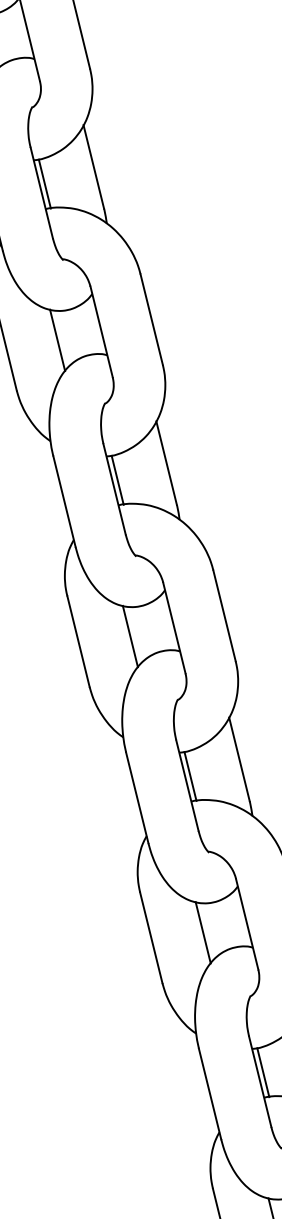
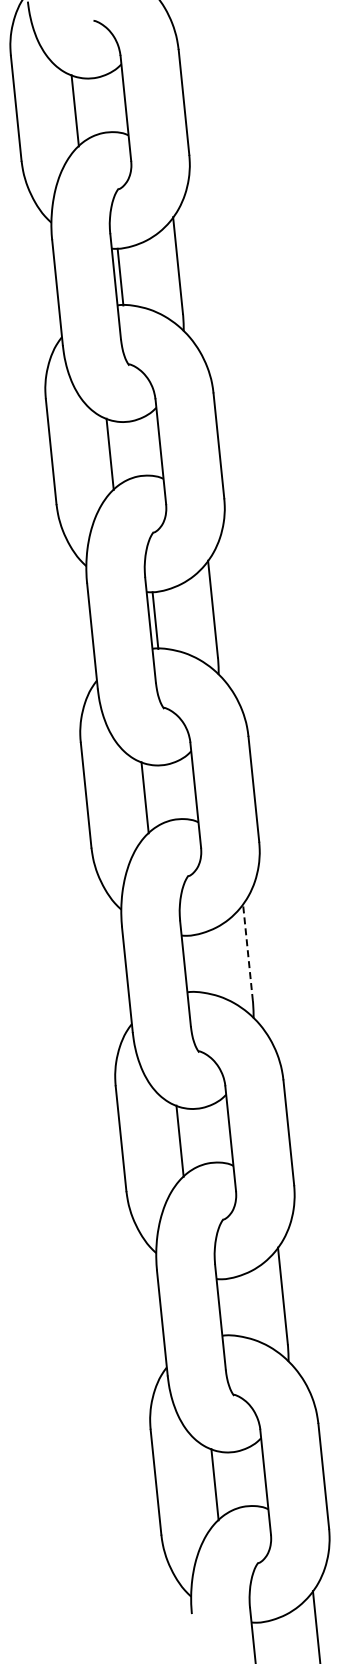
line: (239, 759) -> (247, 952), solid -> dashed
line: (190, 775) -> (190, 963), removed
line: (263, 1072) -> (225, 1307), removed

